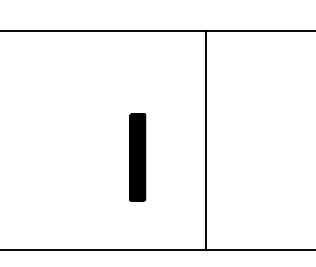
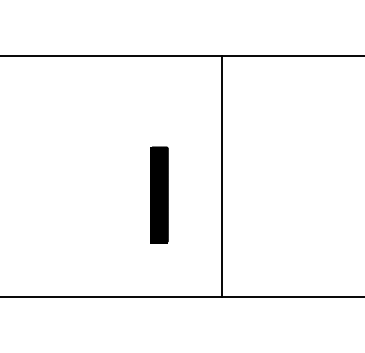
line: (206, 140) -> (222, 176), moved

